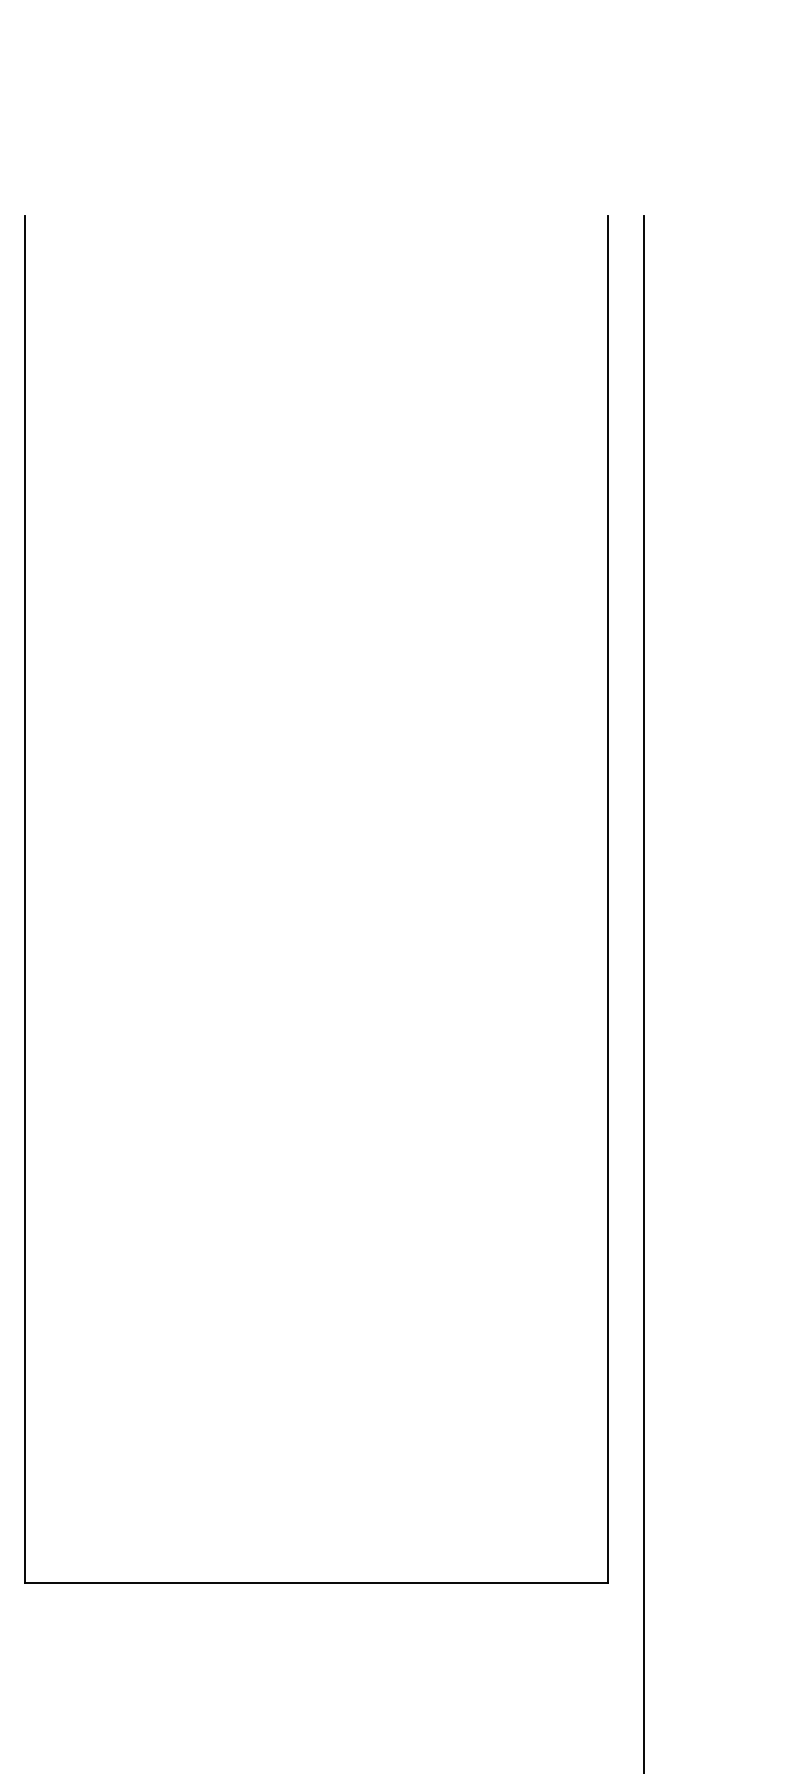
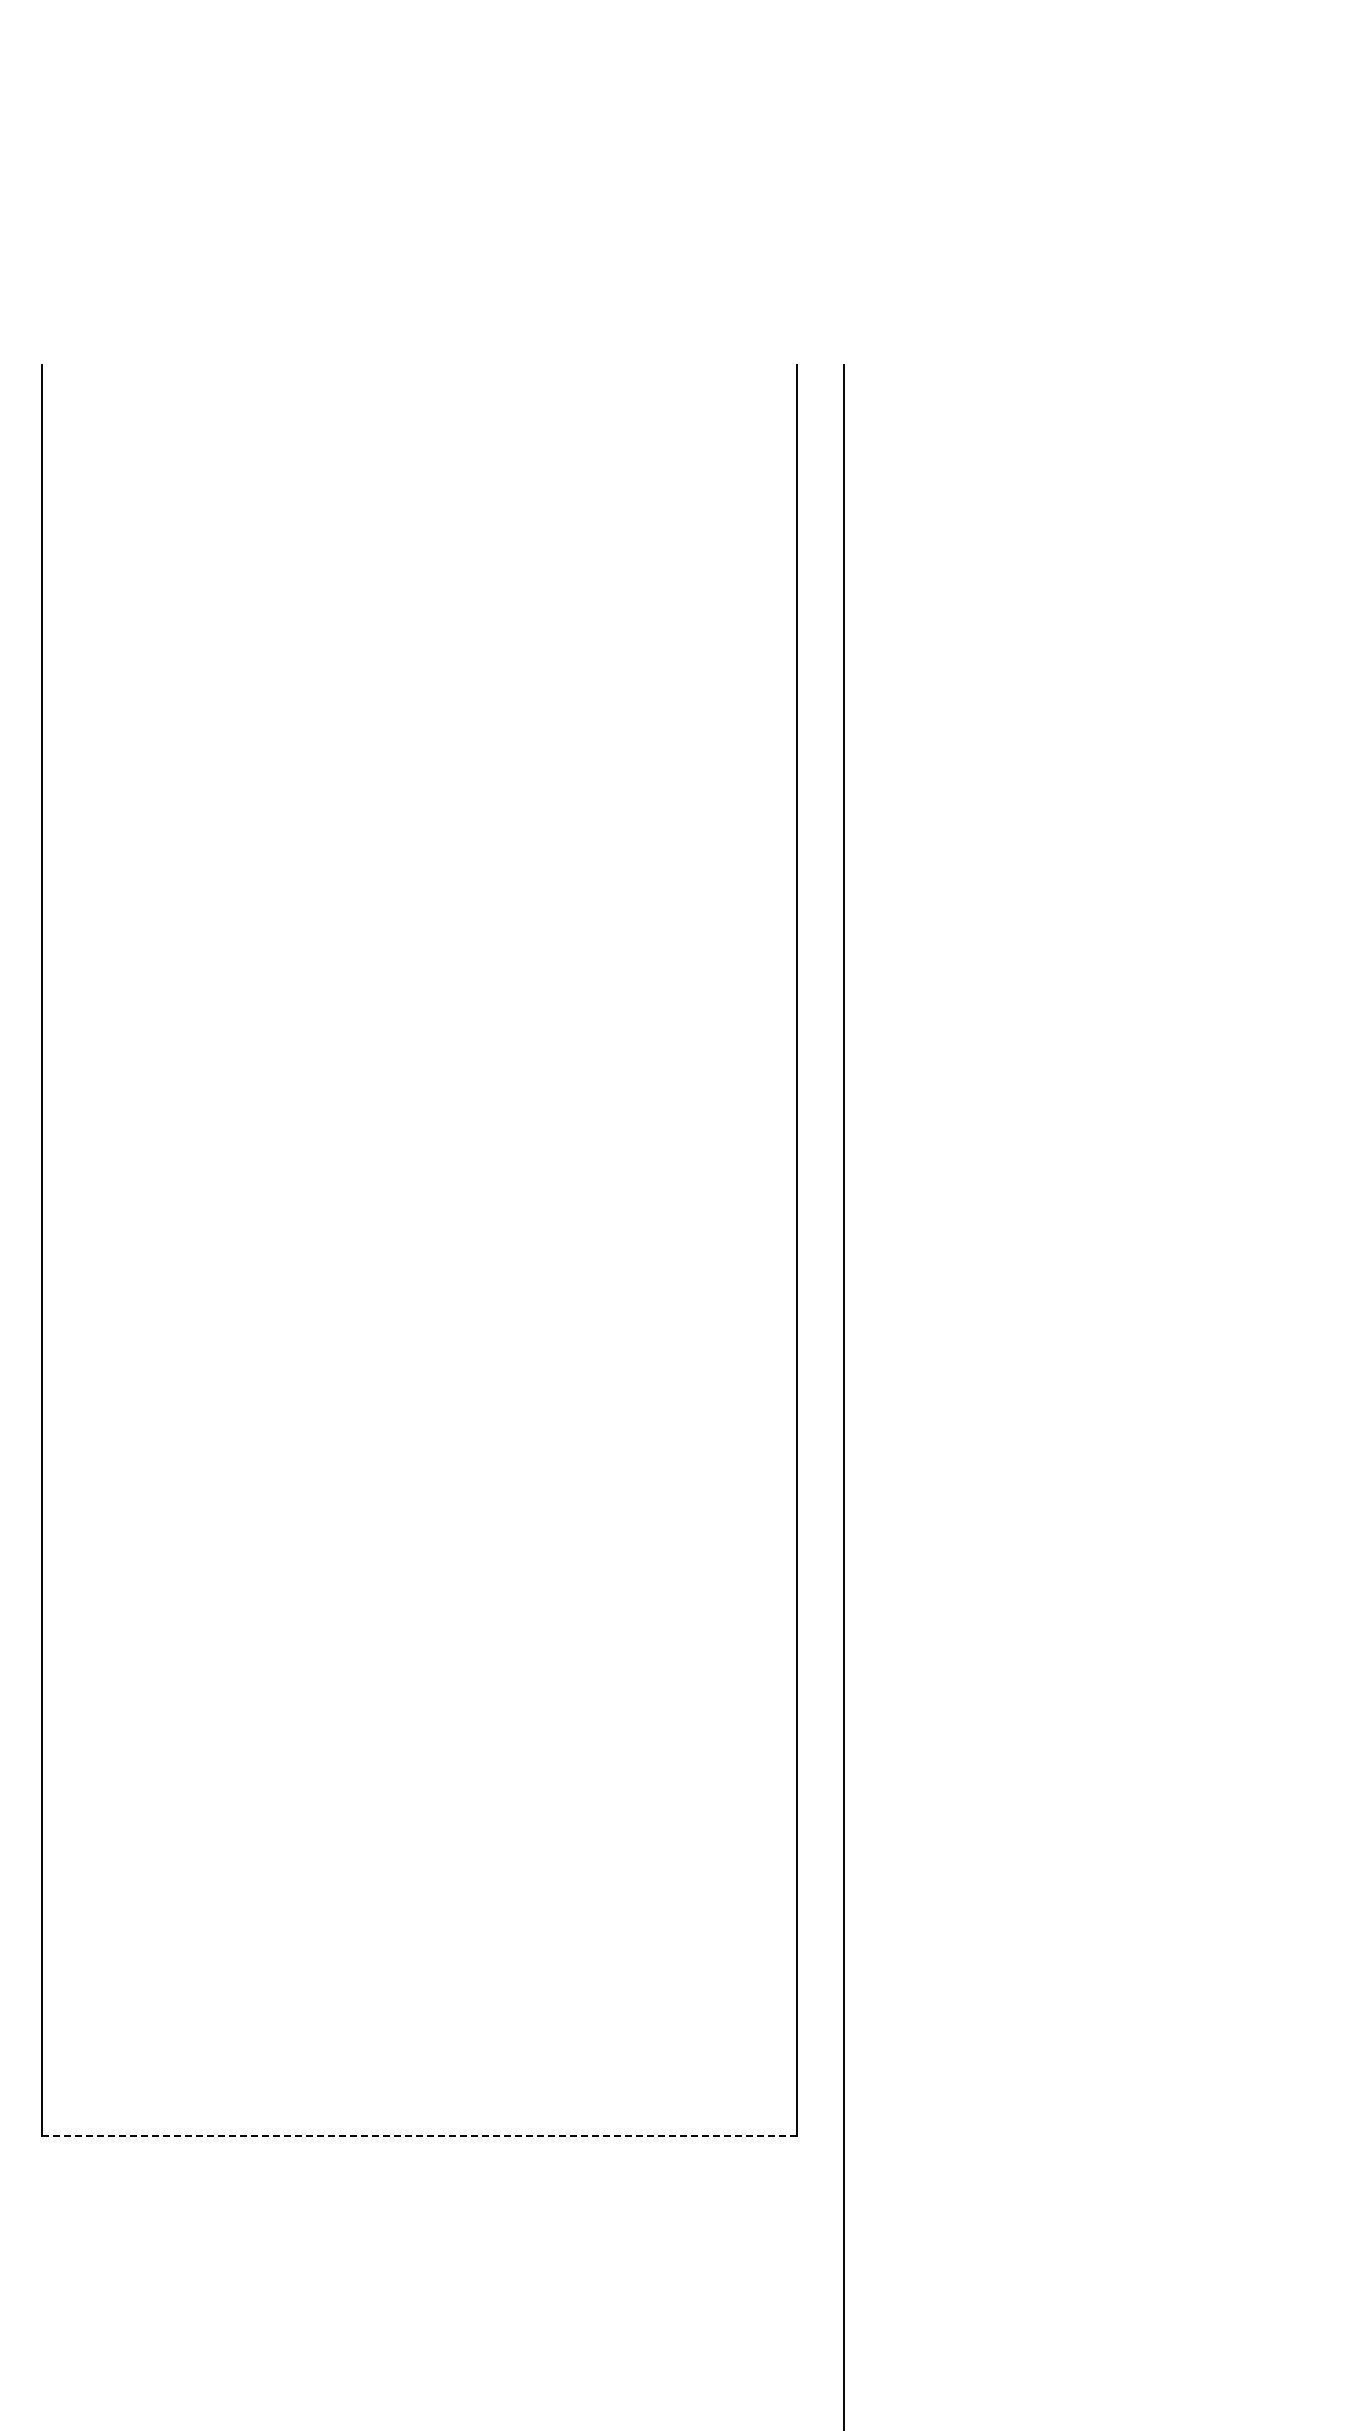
line: (317, 1582) -> (420, 2135), solid -> dashed

